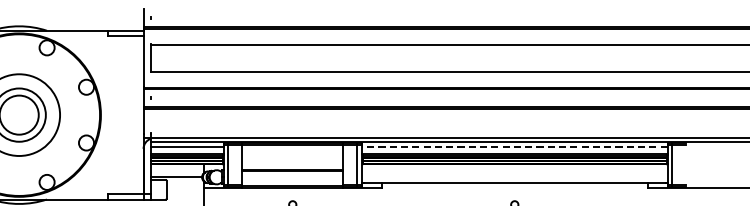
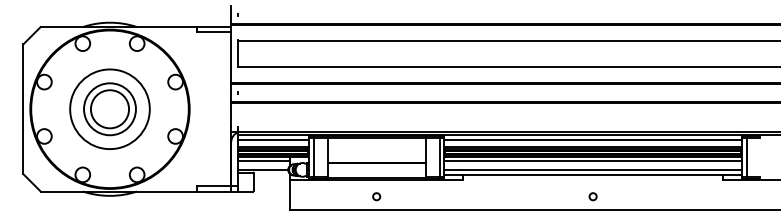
line: (514, 146) -> (592, 139), dashed -> solid
line: (177, 167) -> (264, 160), added
line: (515, 167) -> (593, 160), added
line: (515, 176) -> (593, 169), added

